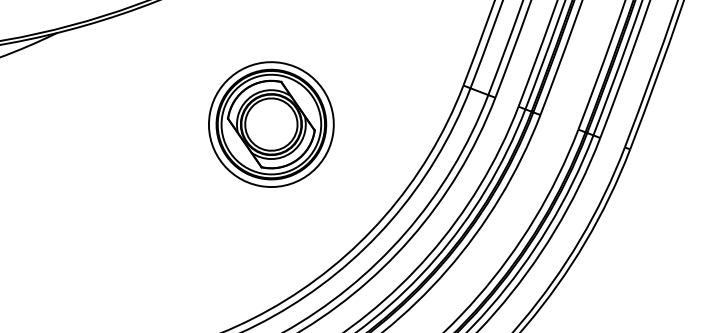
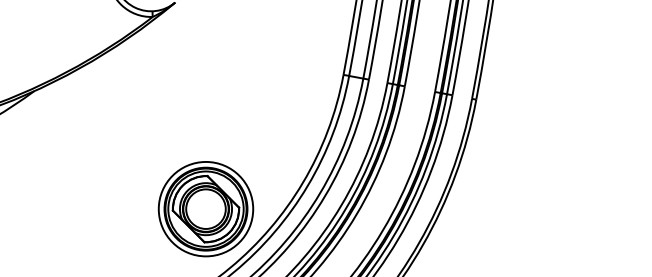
part: (270, 124) -> (205, 209), moved

